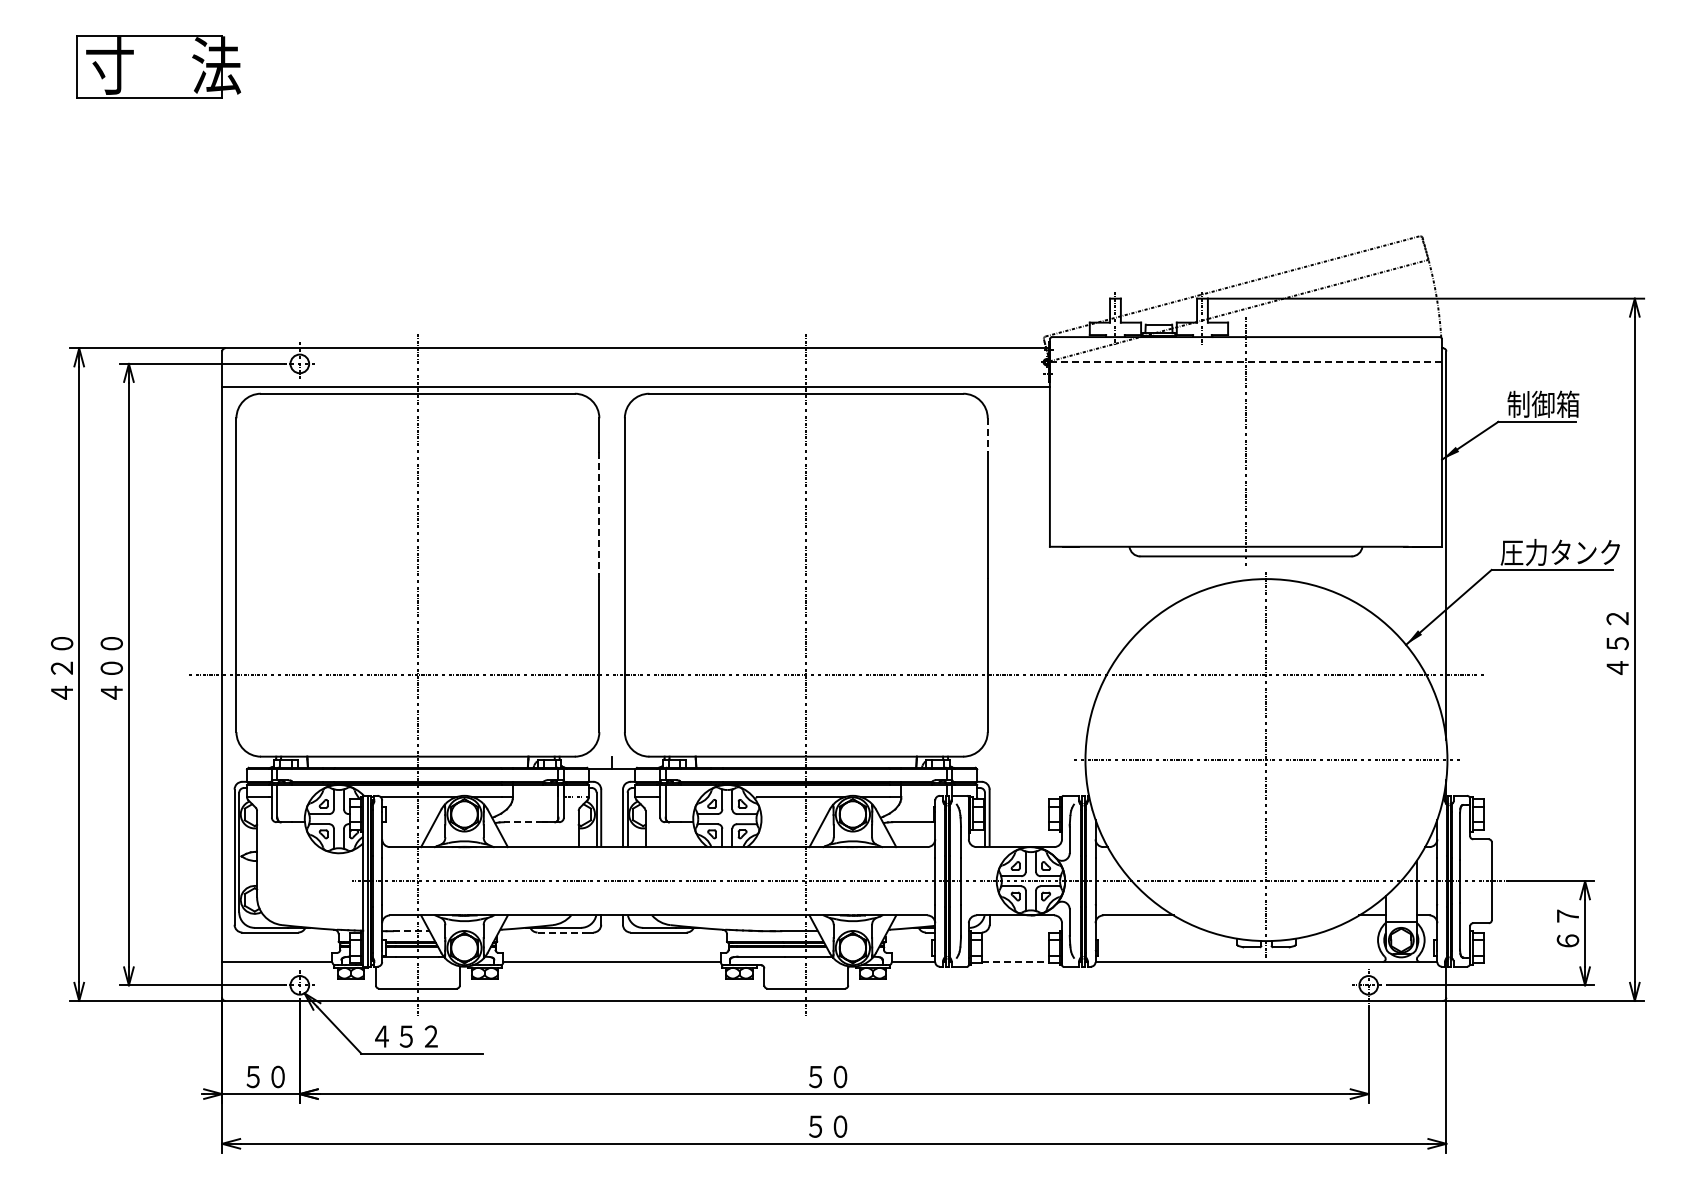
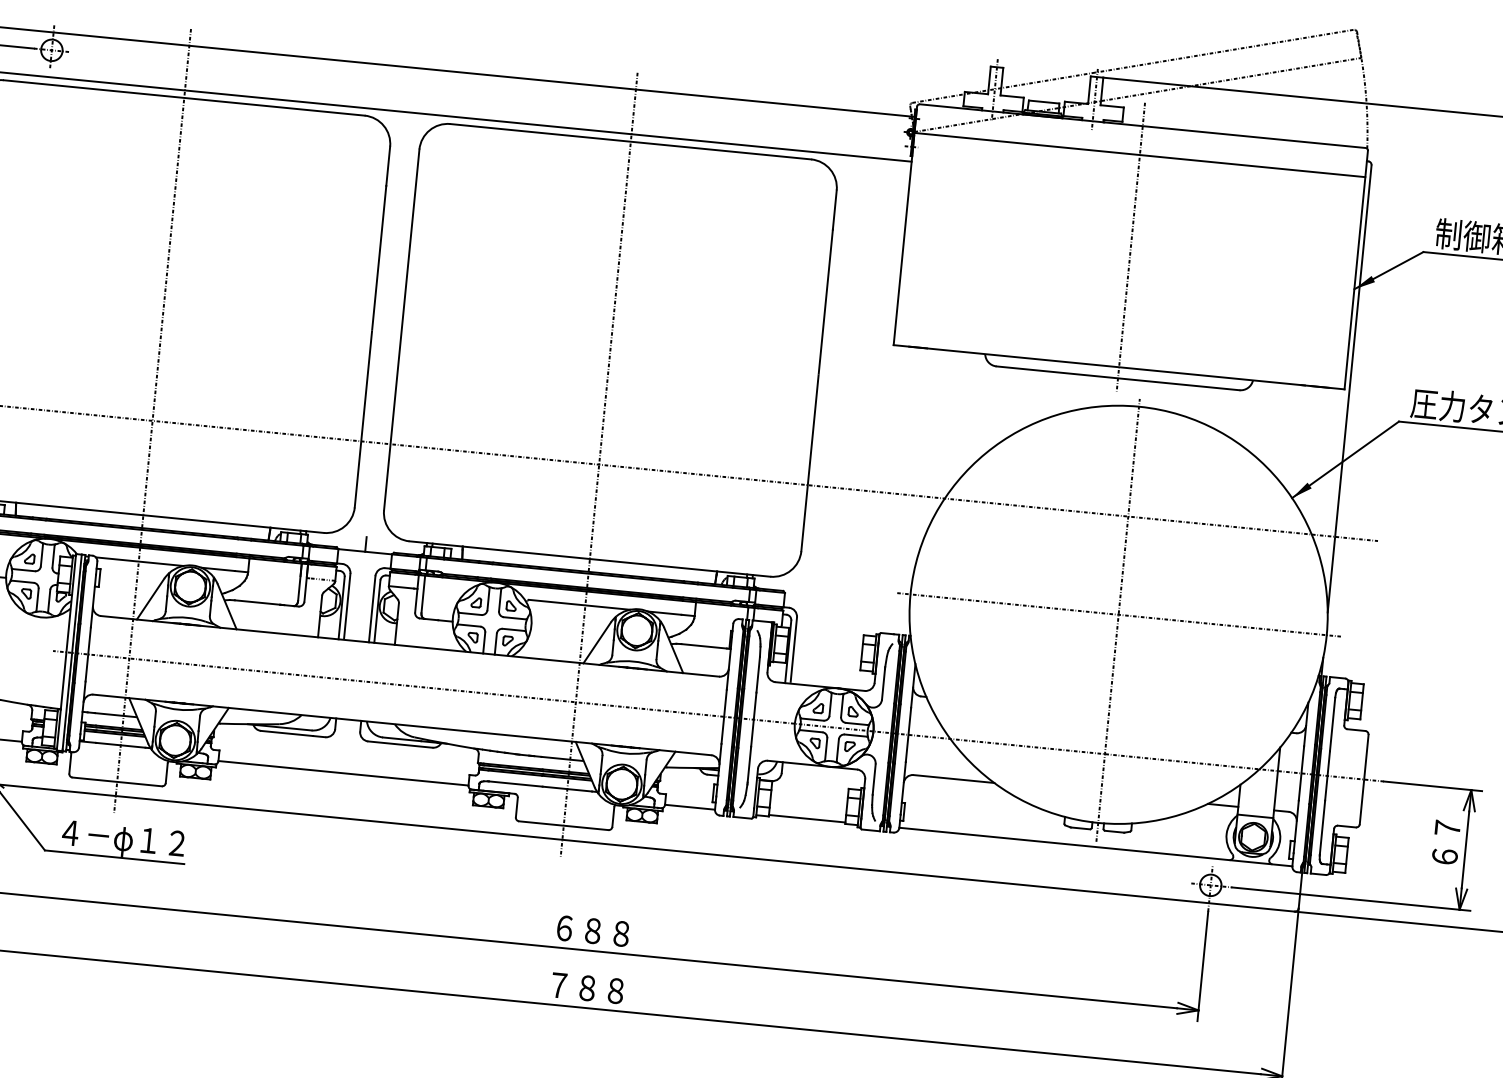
line: (1246, 362) -> (1140, 155), dashed -> solid
line: (987, 435) -> (834, 210), dashed -> solid
line: (599, 515) -> (379, 258), dashed -> solid
line: (523, 822) -> (257, 602), dashed -> solid
line: (410, 931) -> (115, 715), dashed -> solid
line: (560, 932) -> (287, 733), dashed -> solid
line: (1015, 962) -> (807, 819), dashed -> solid
text: (439, 1038) -> (136, 841), ４５２ -> ４－φ１２
text: (840, 1076) -> (593, 930), ５０ -> ６８８
text: (840, 1126) -> (587, 988), ５０ -> ７８８

